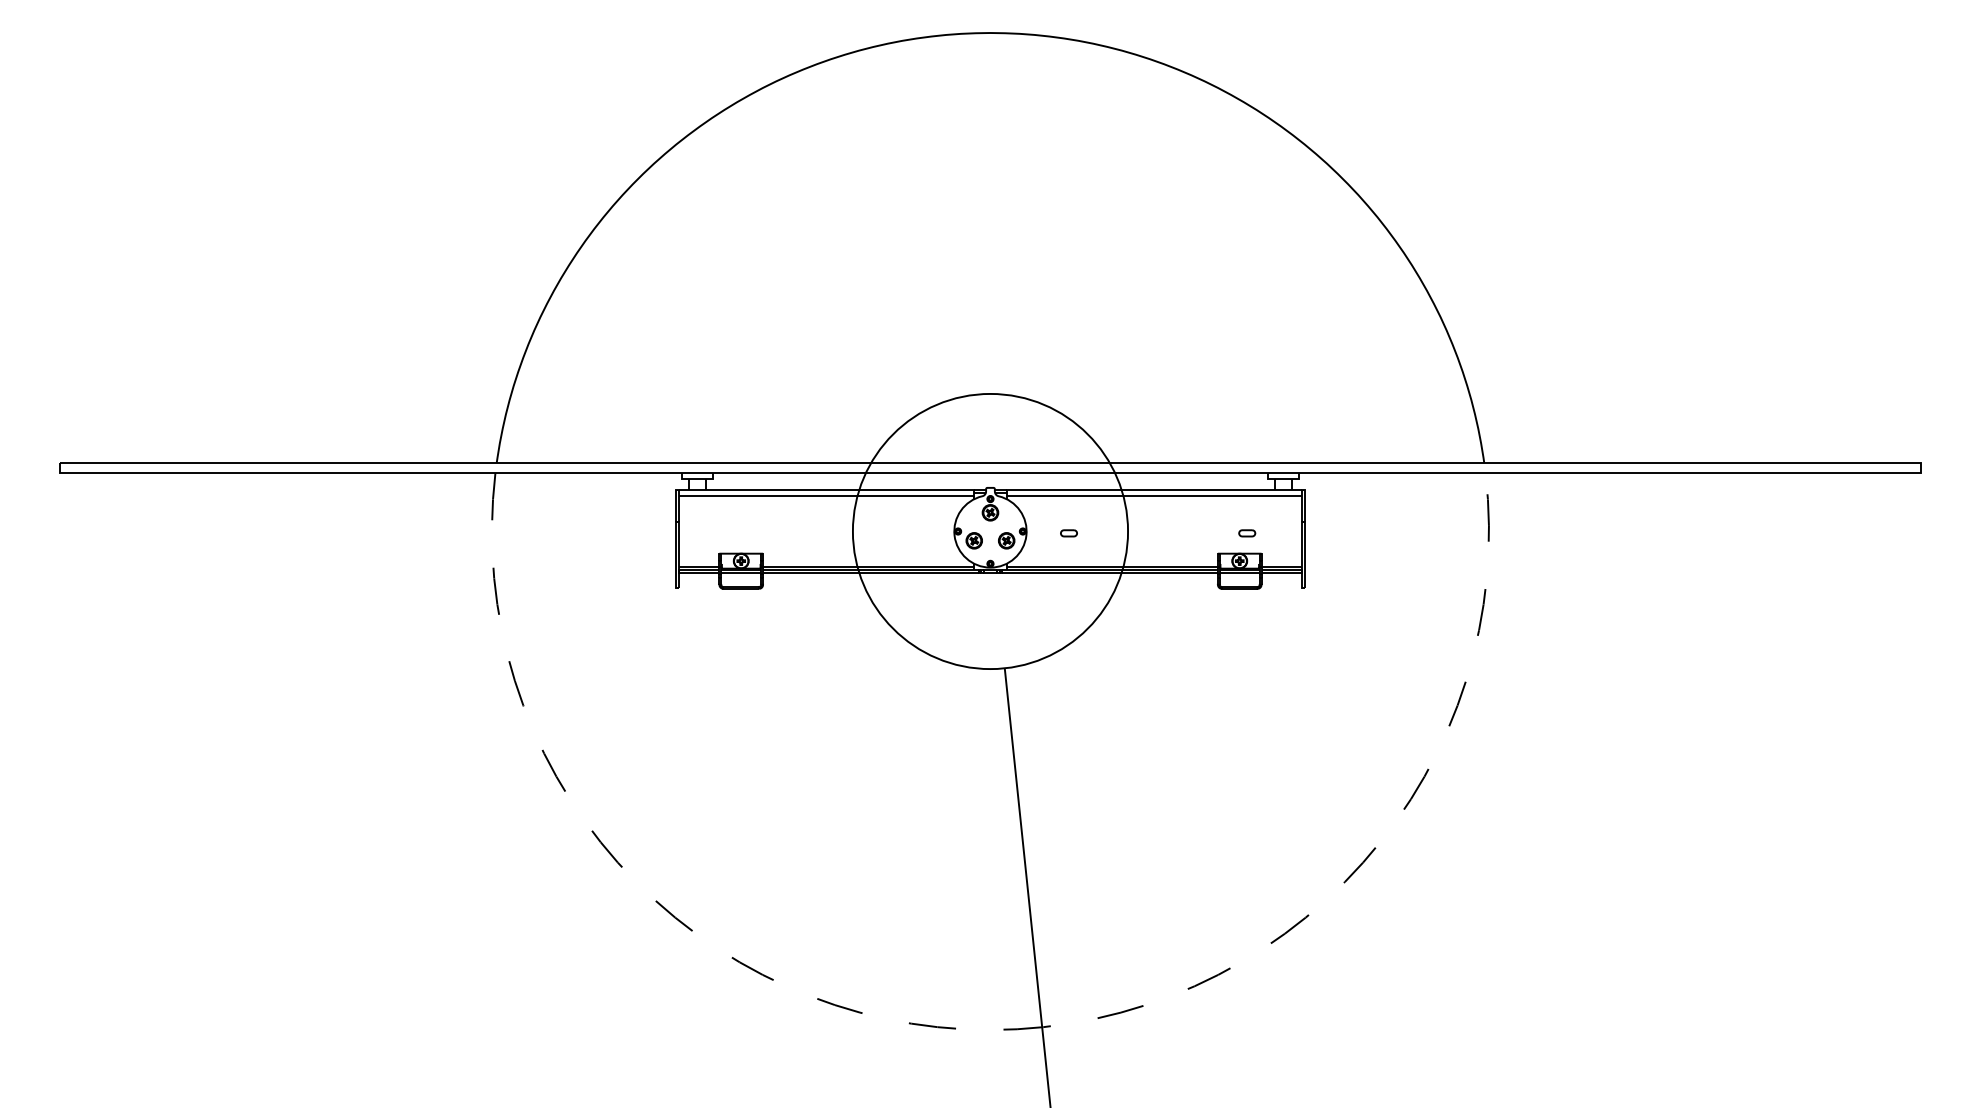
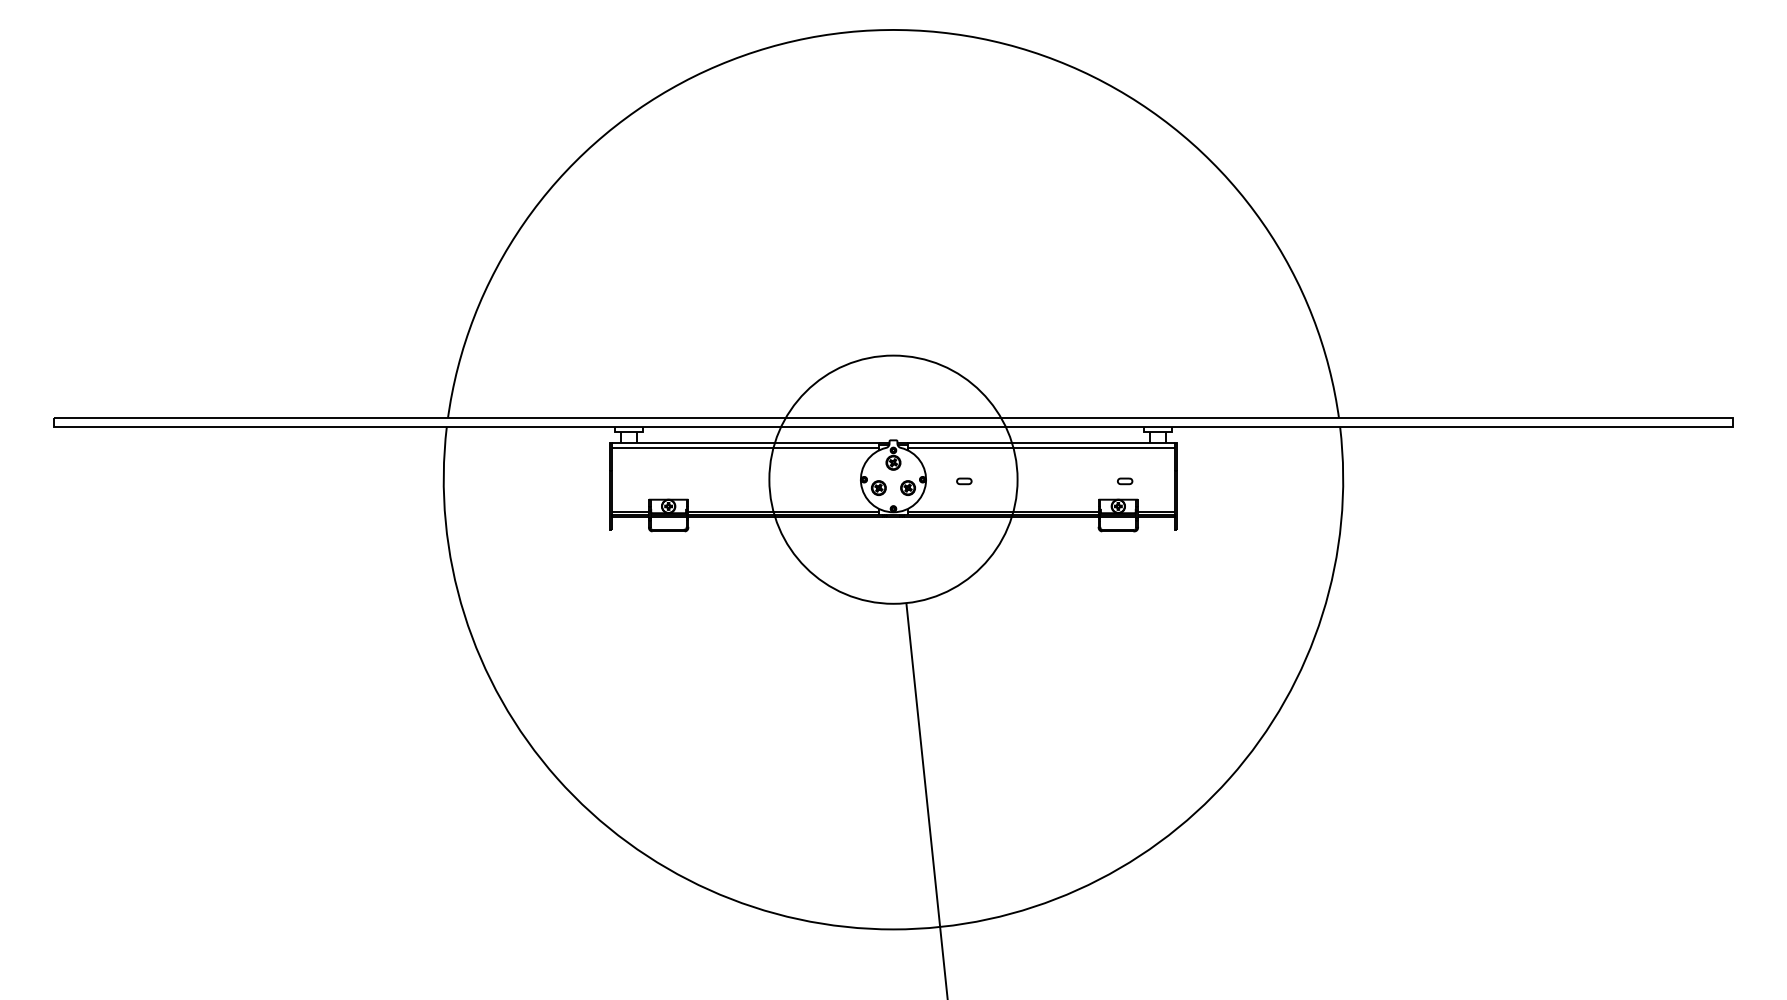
line: (990, 1030) -> (893, 929), dashed -> solid

